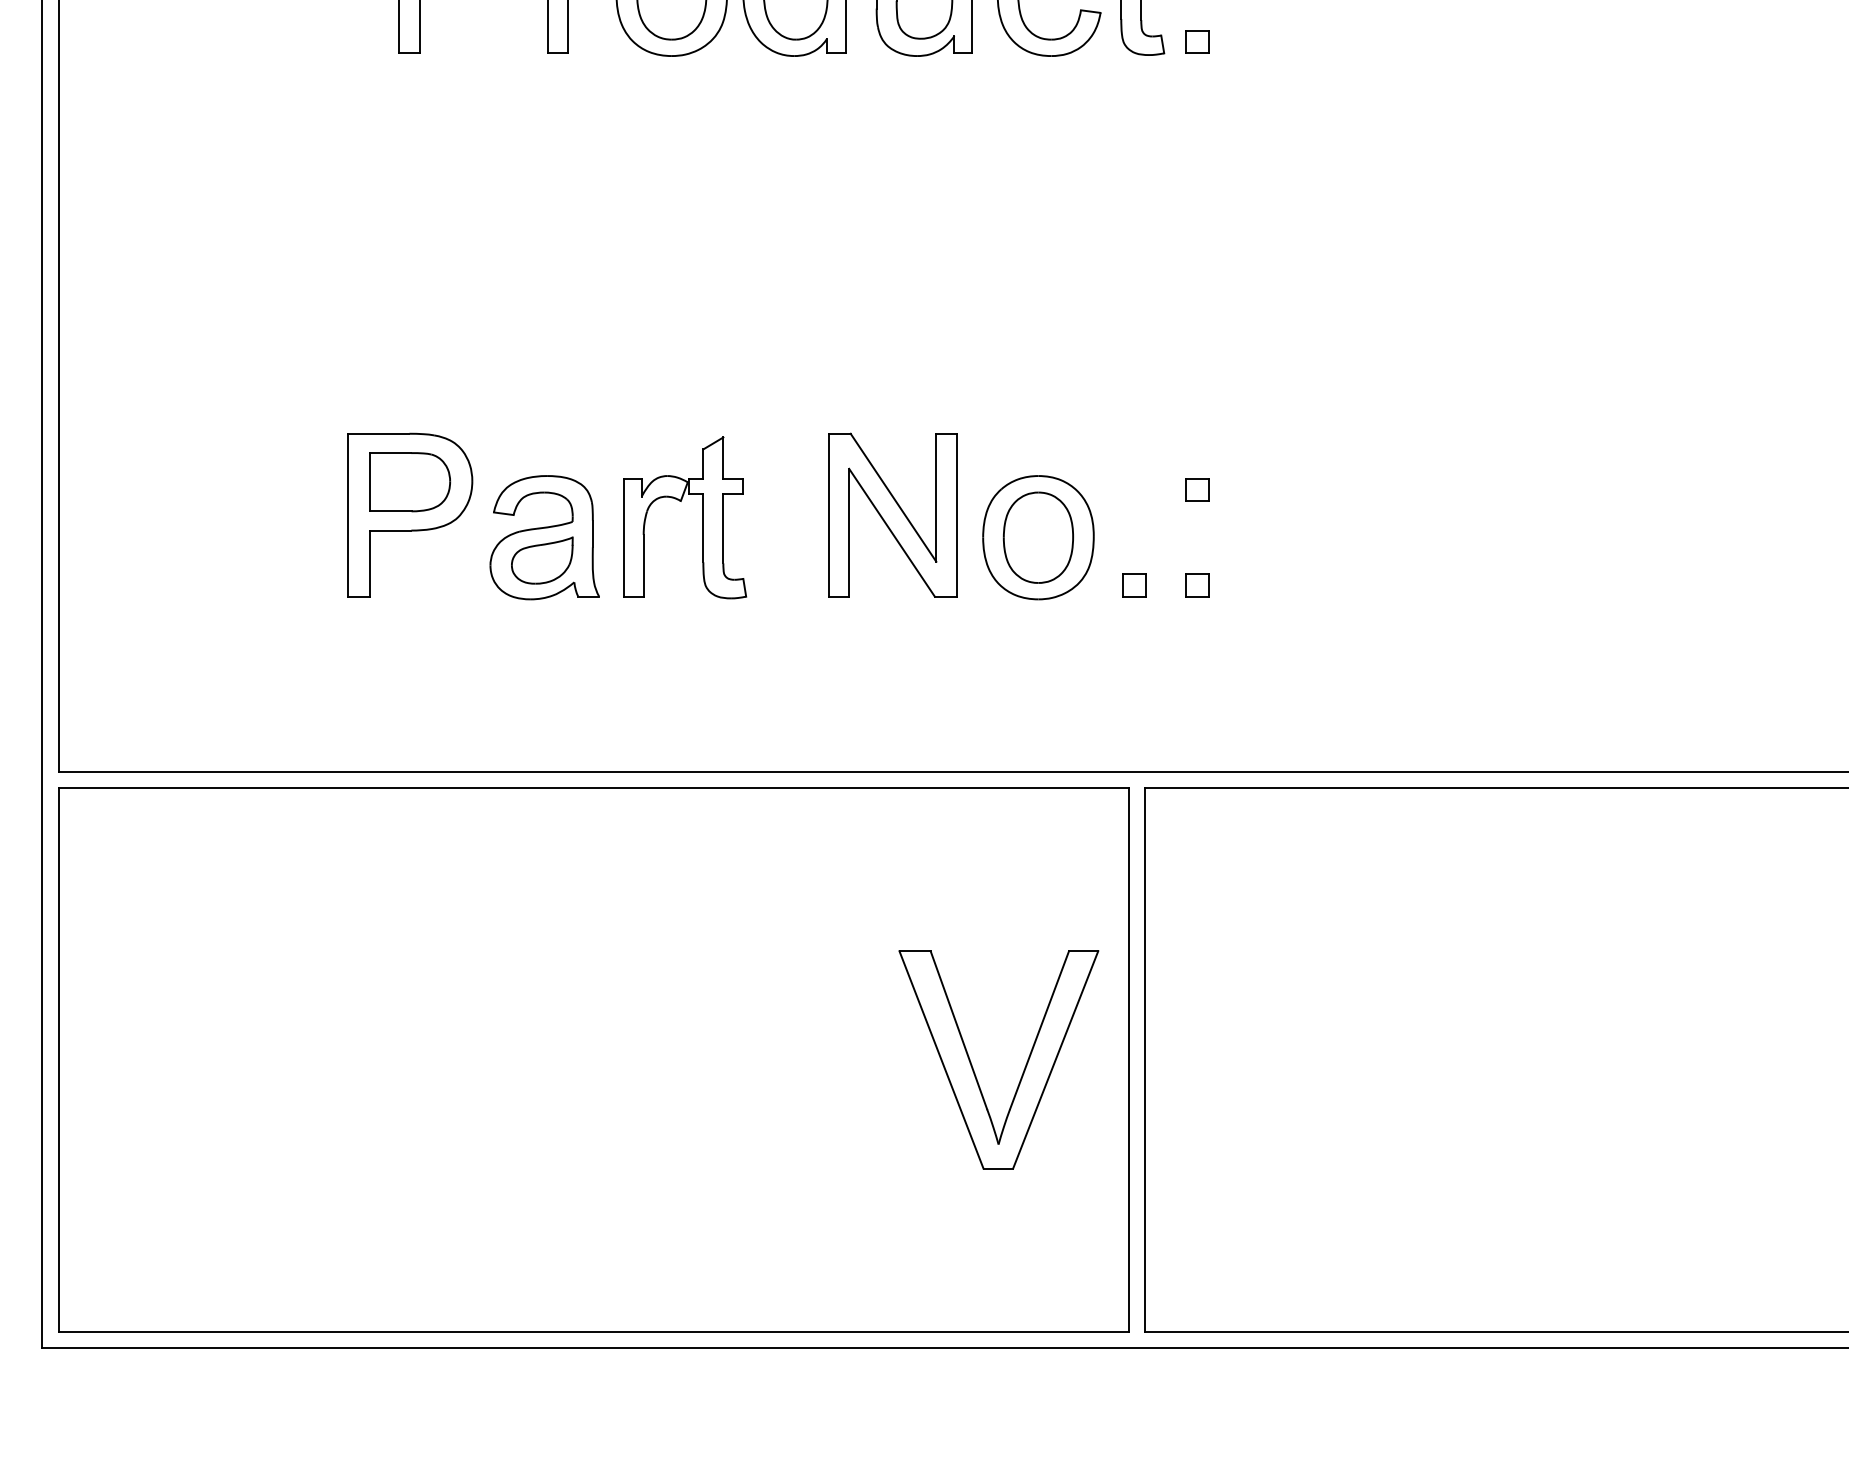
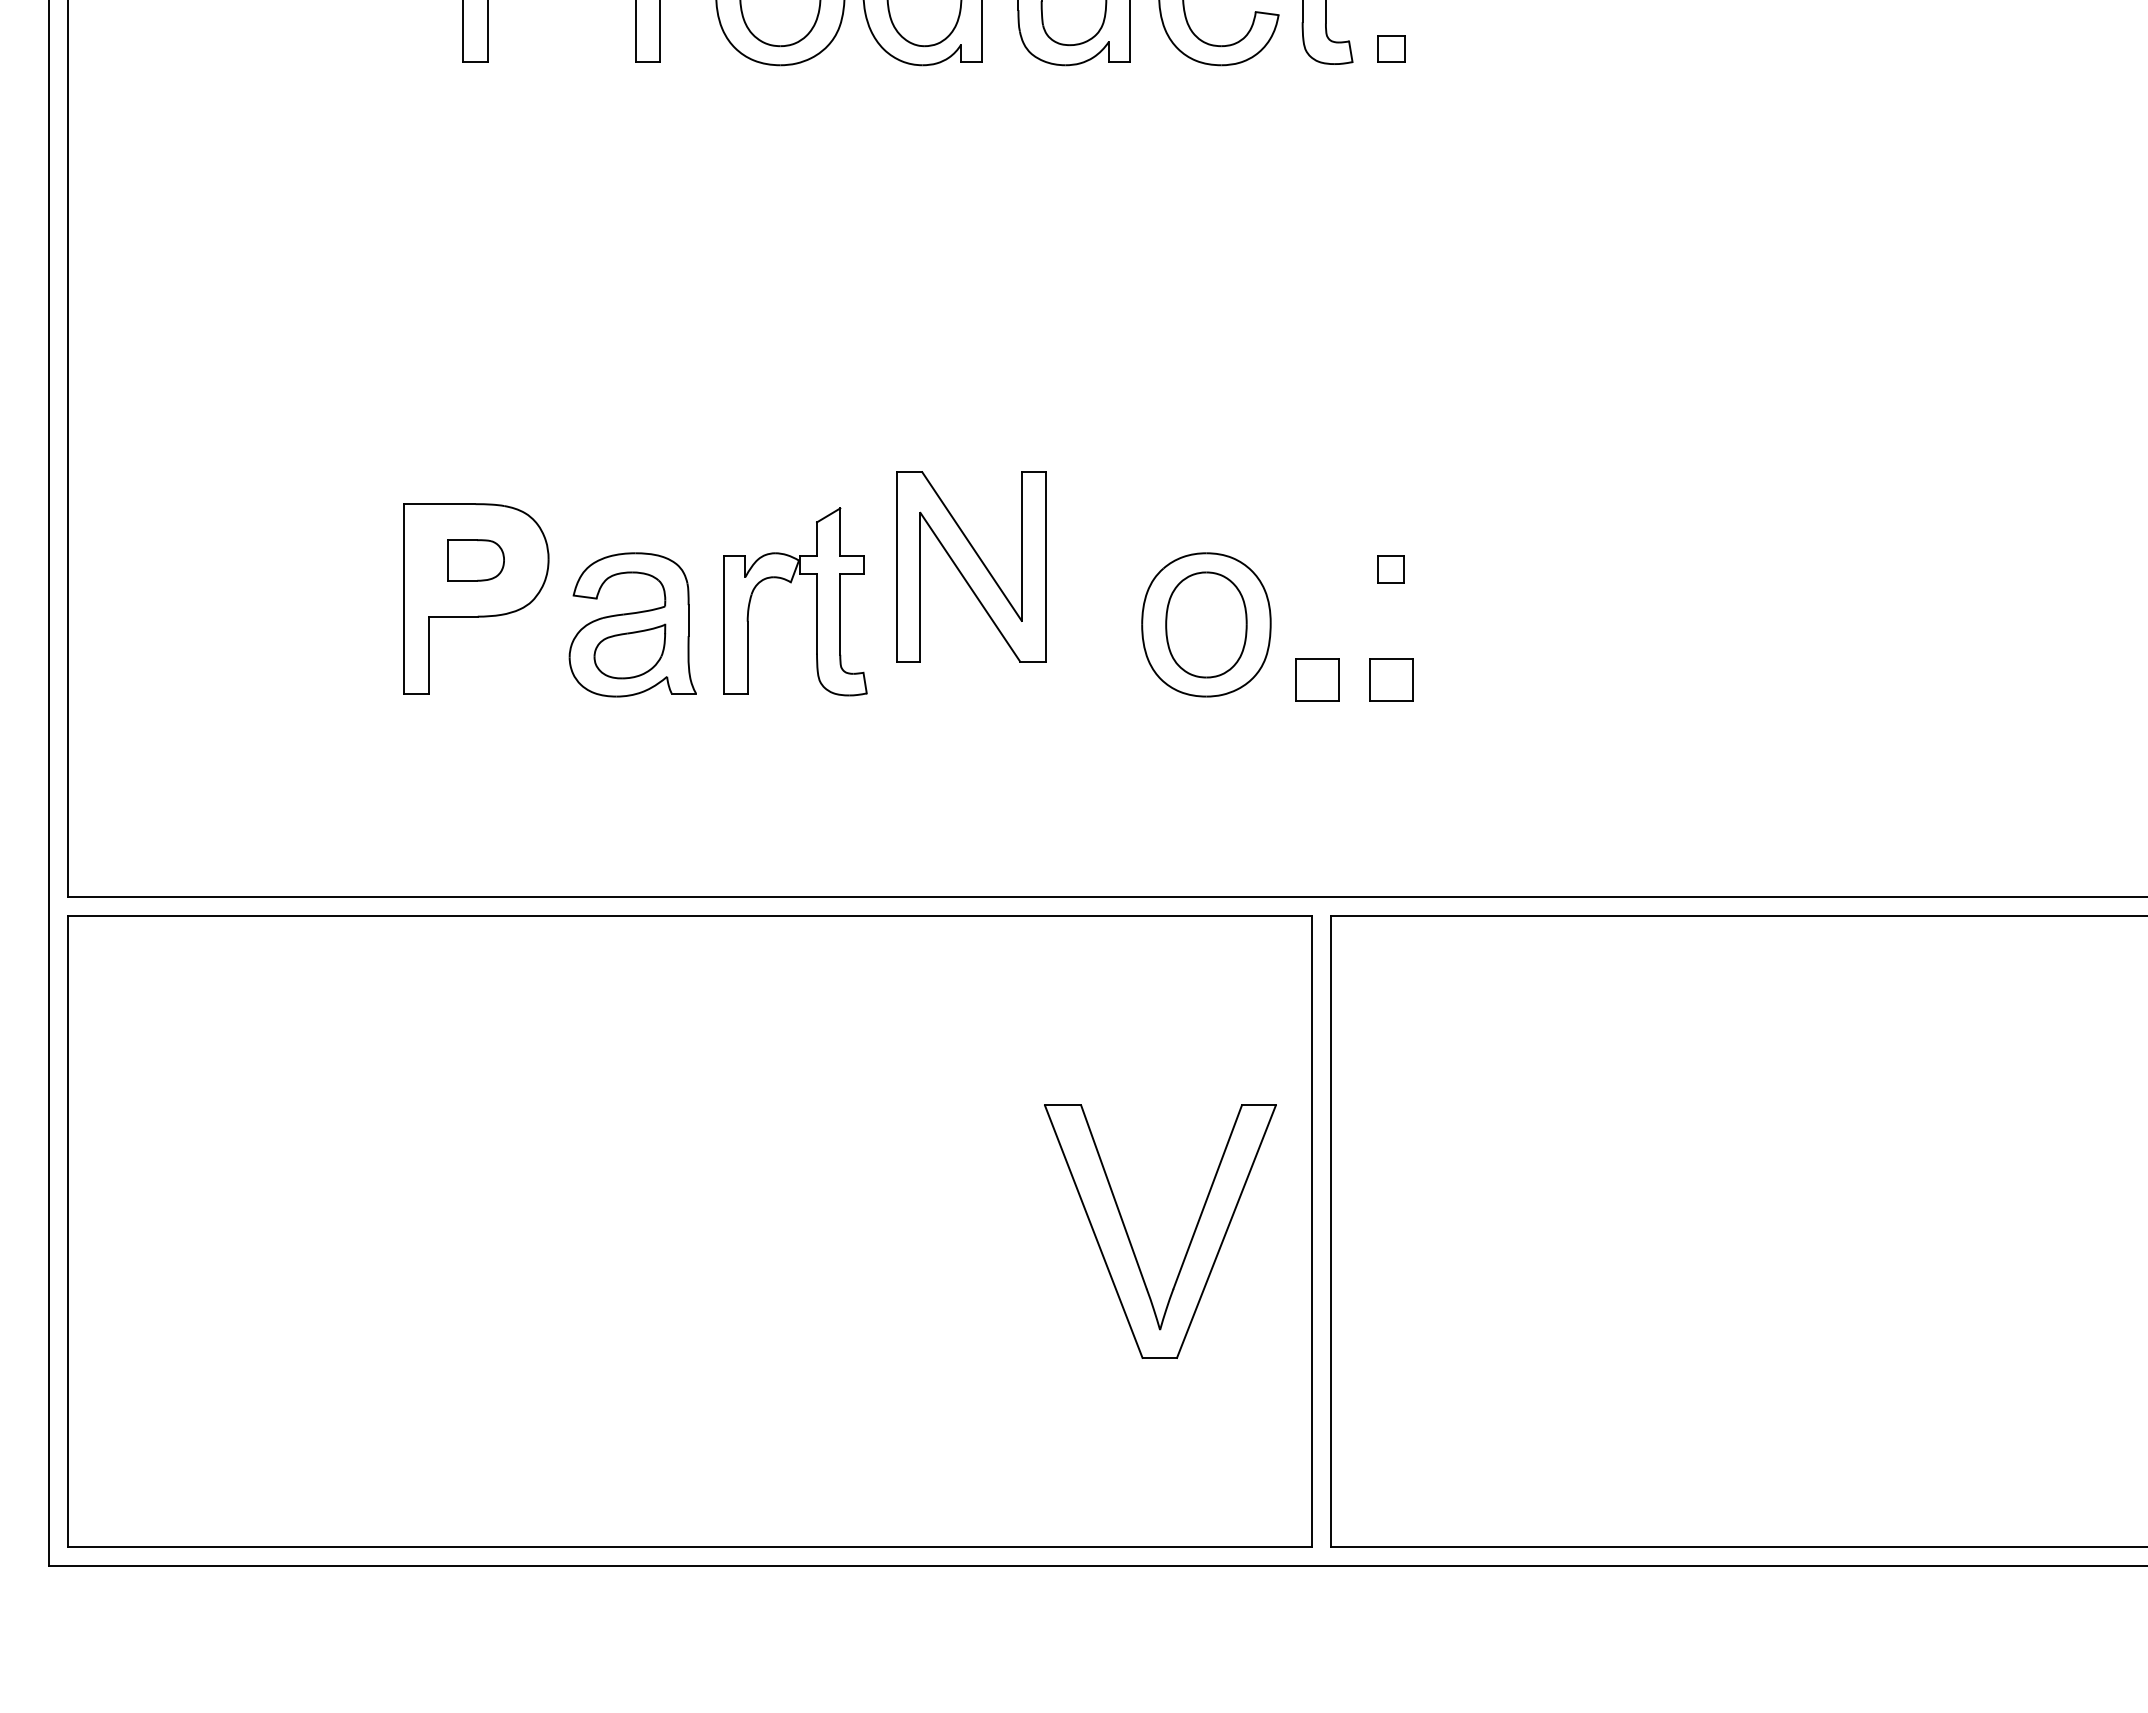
part: (409, 482) -> (475, 560), size x0.6
part: (893, 514) -> (971, 566), moved
part: (1134, 585) -> (1317, 680), size x1.6
part: (1196, 585) -> (1390, 680), size x1.6

